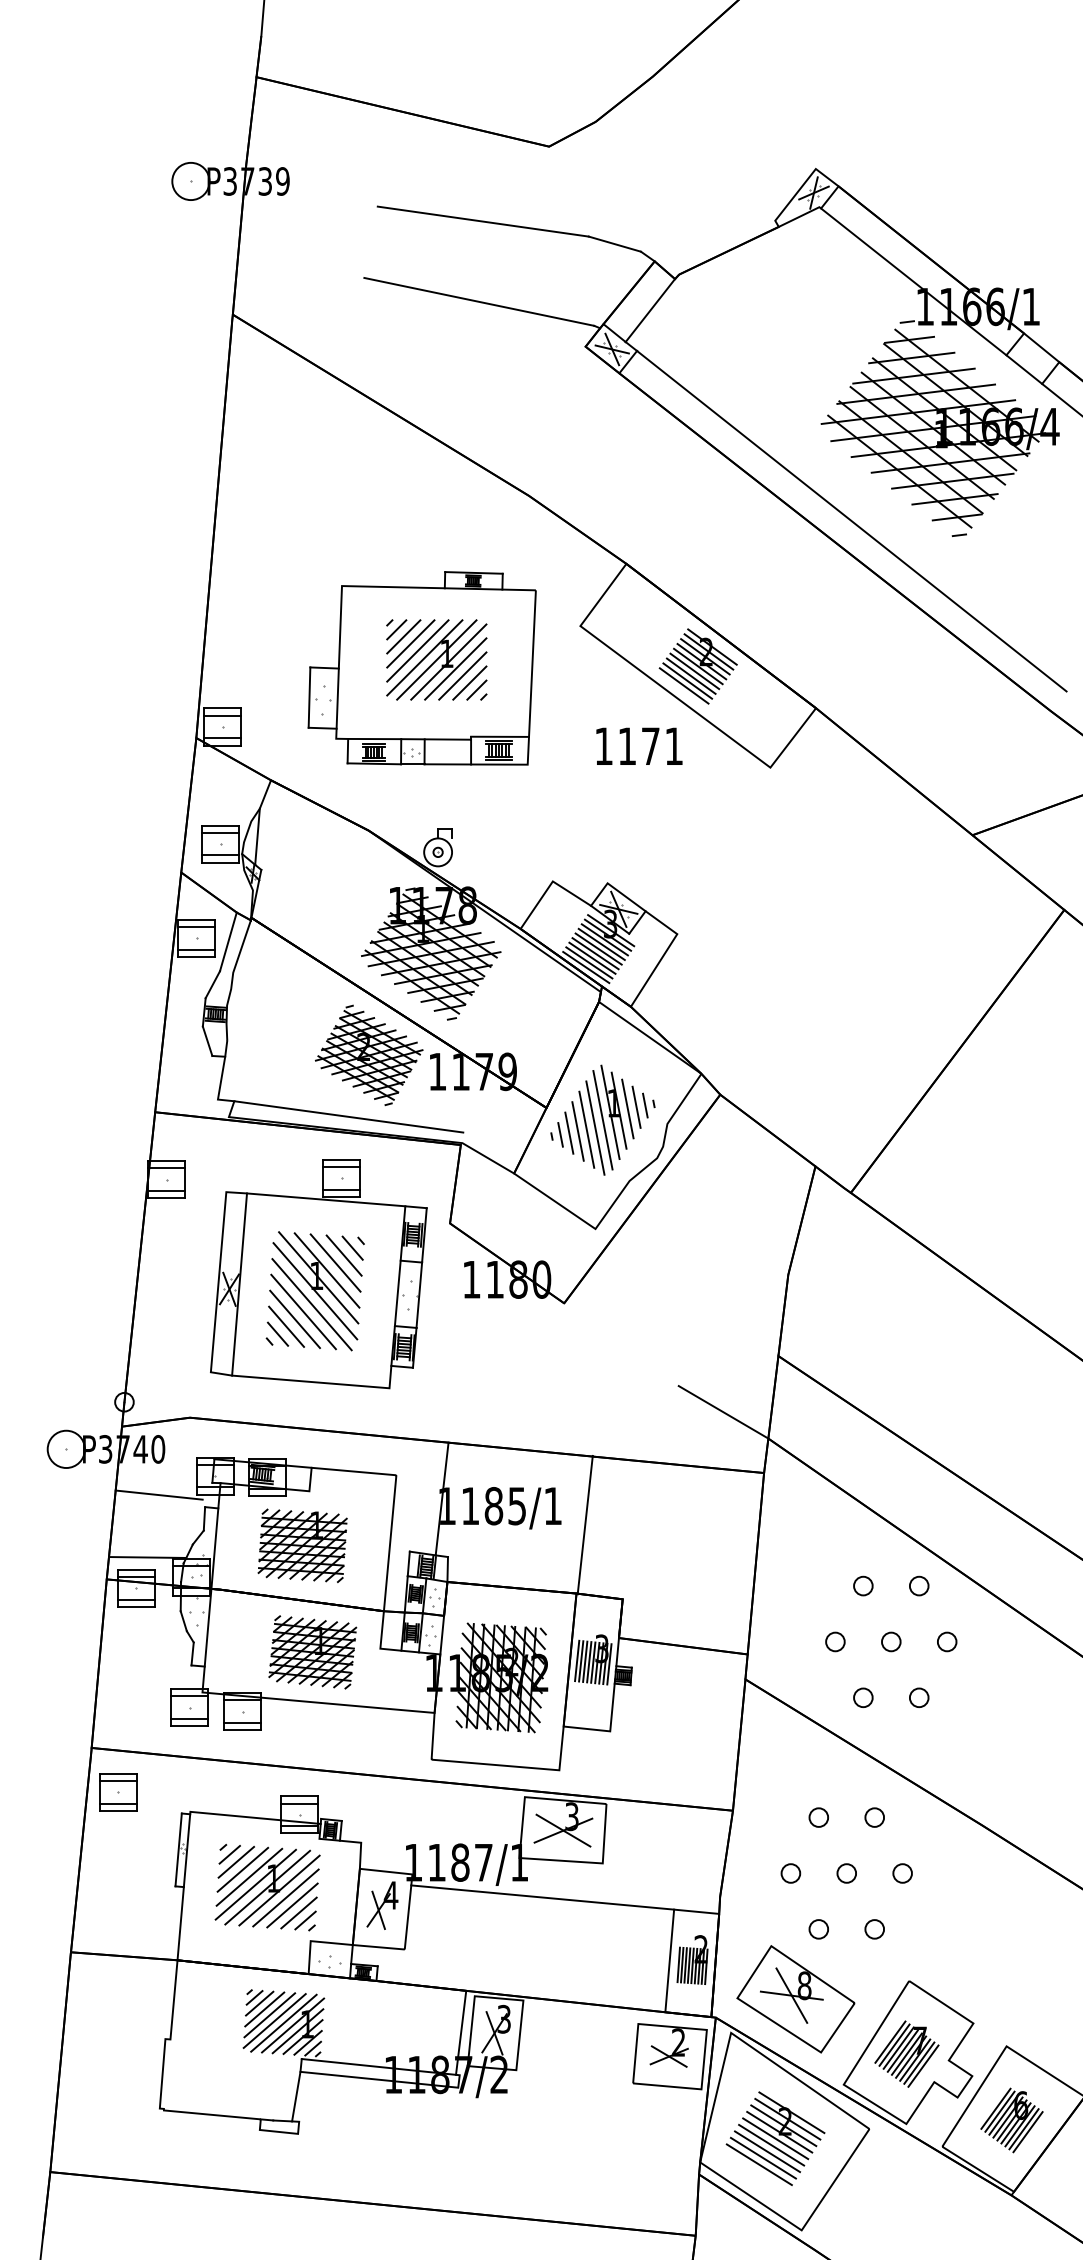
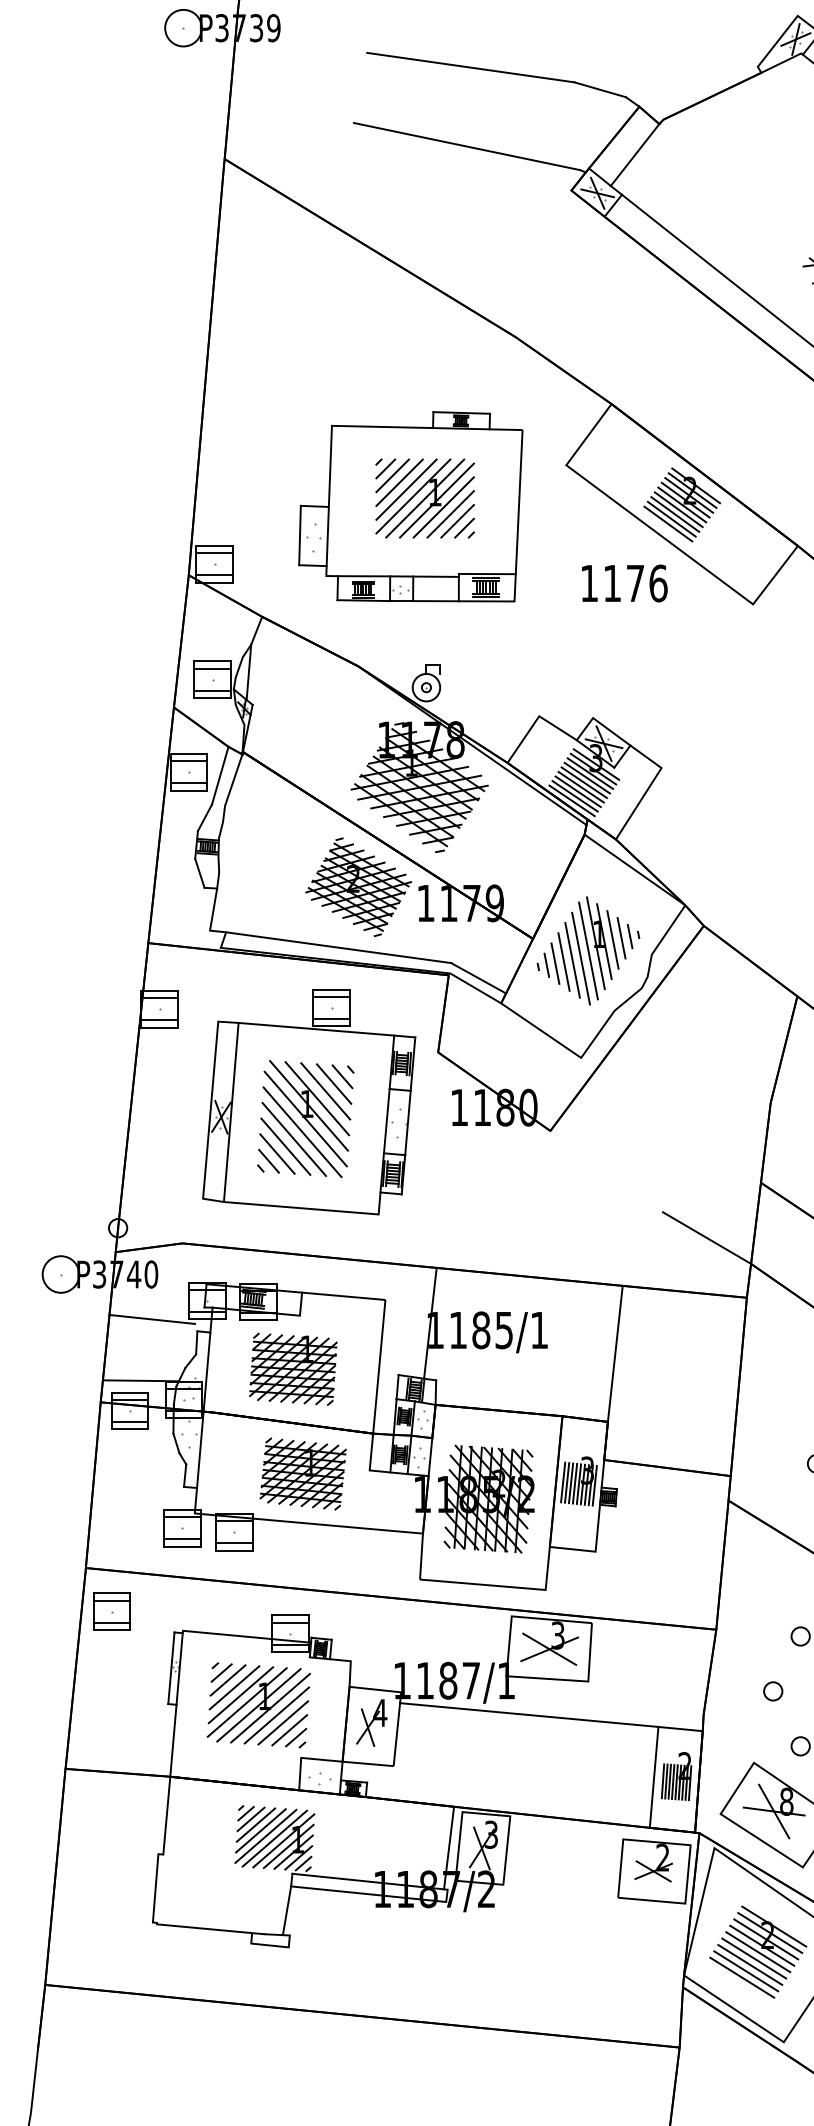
text: (674, 746) -> (658, 583), 1171 -> 1176
line: (491, 1147) -> (478, 977), added
line: (584, 1524) -> (614, 1353), moved

